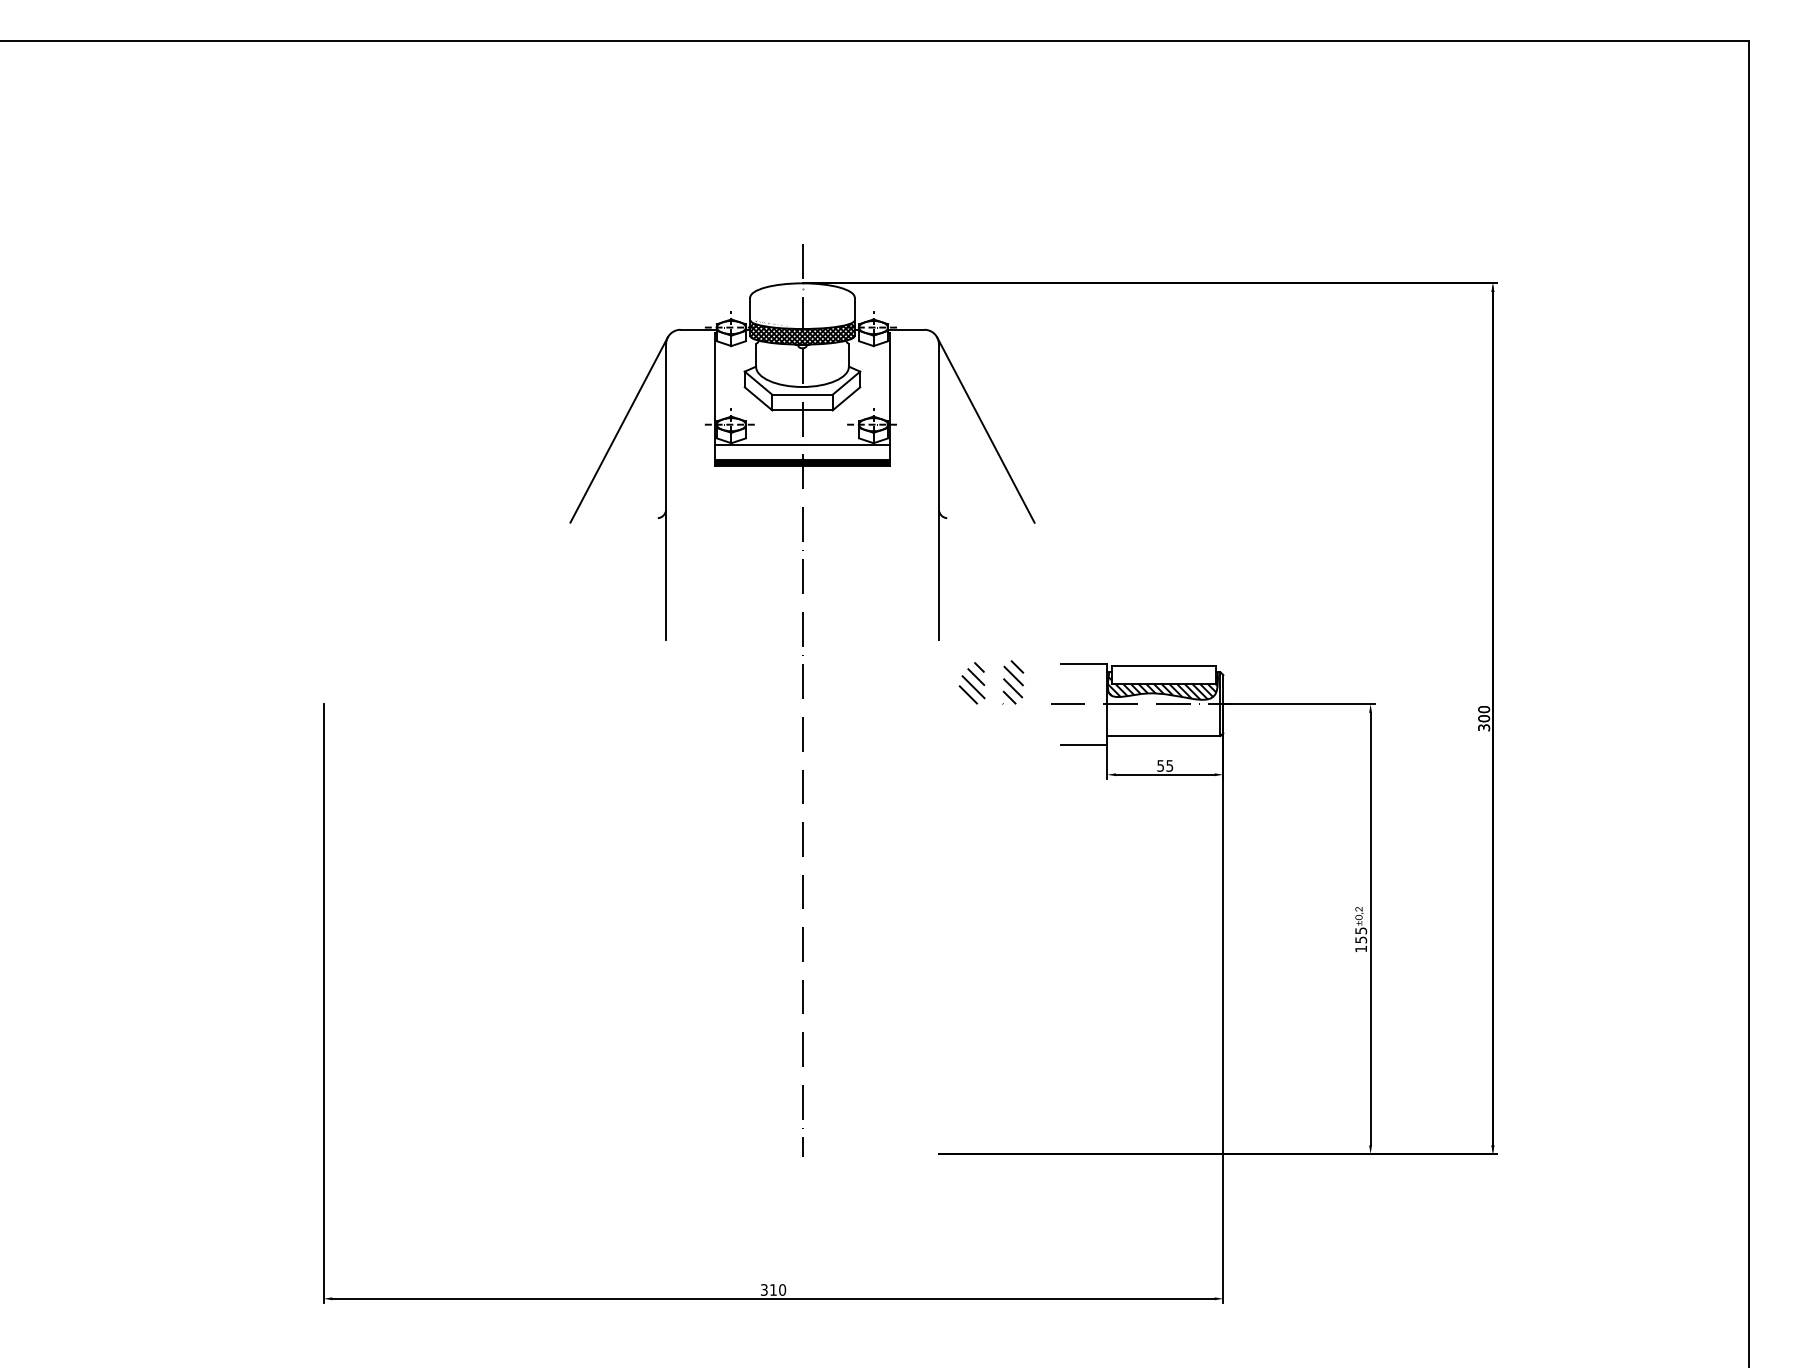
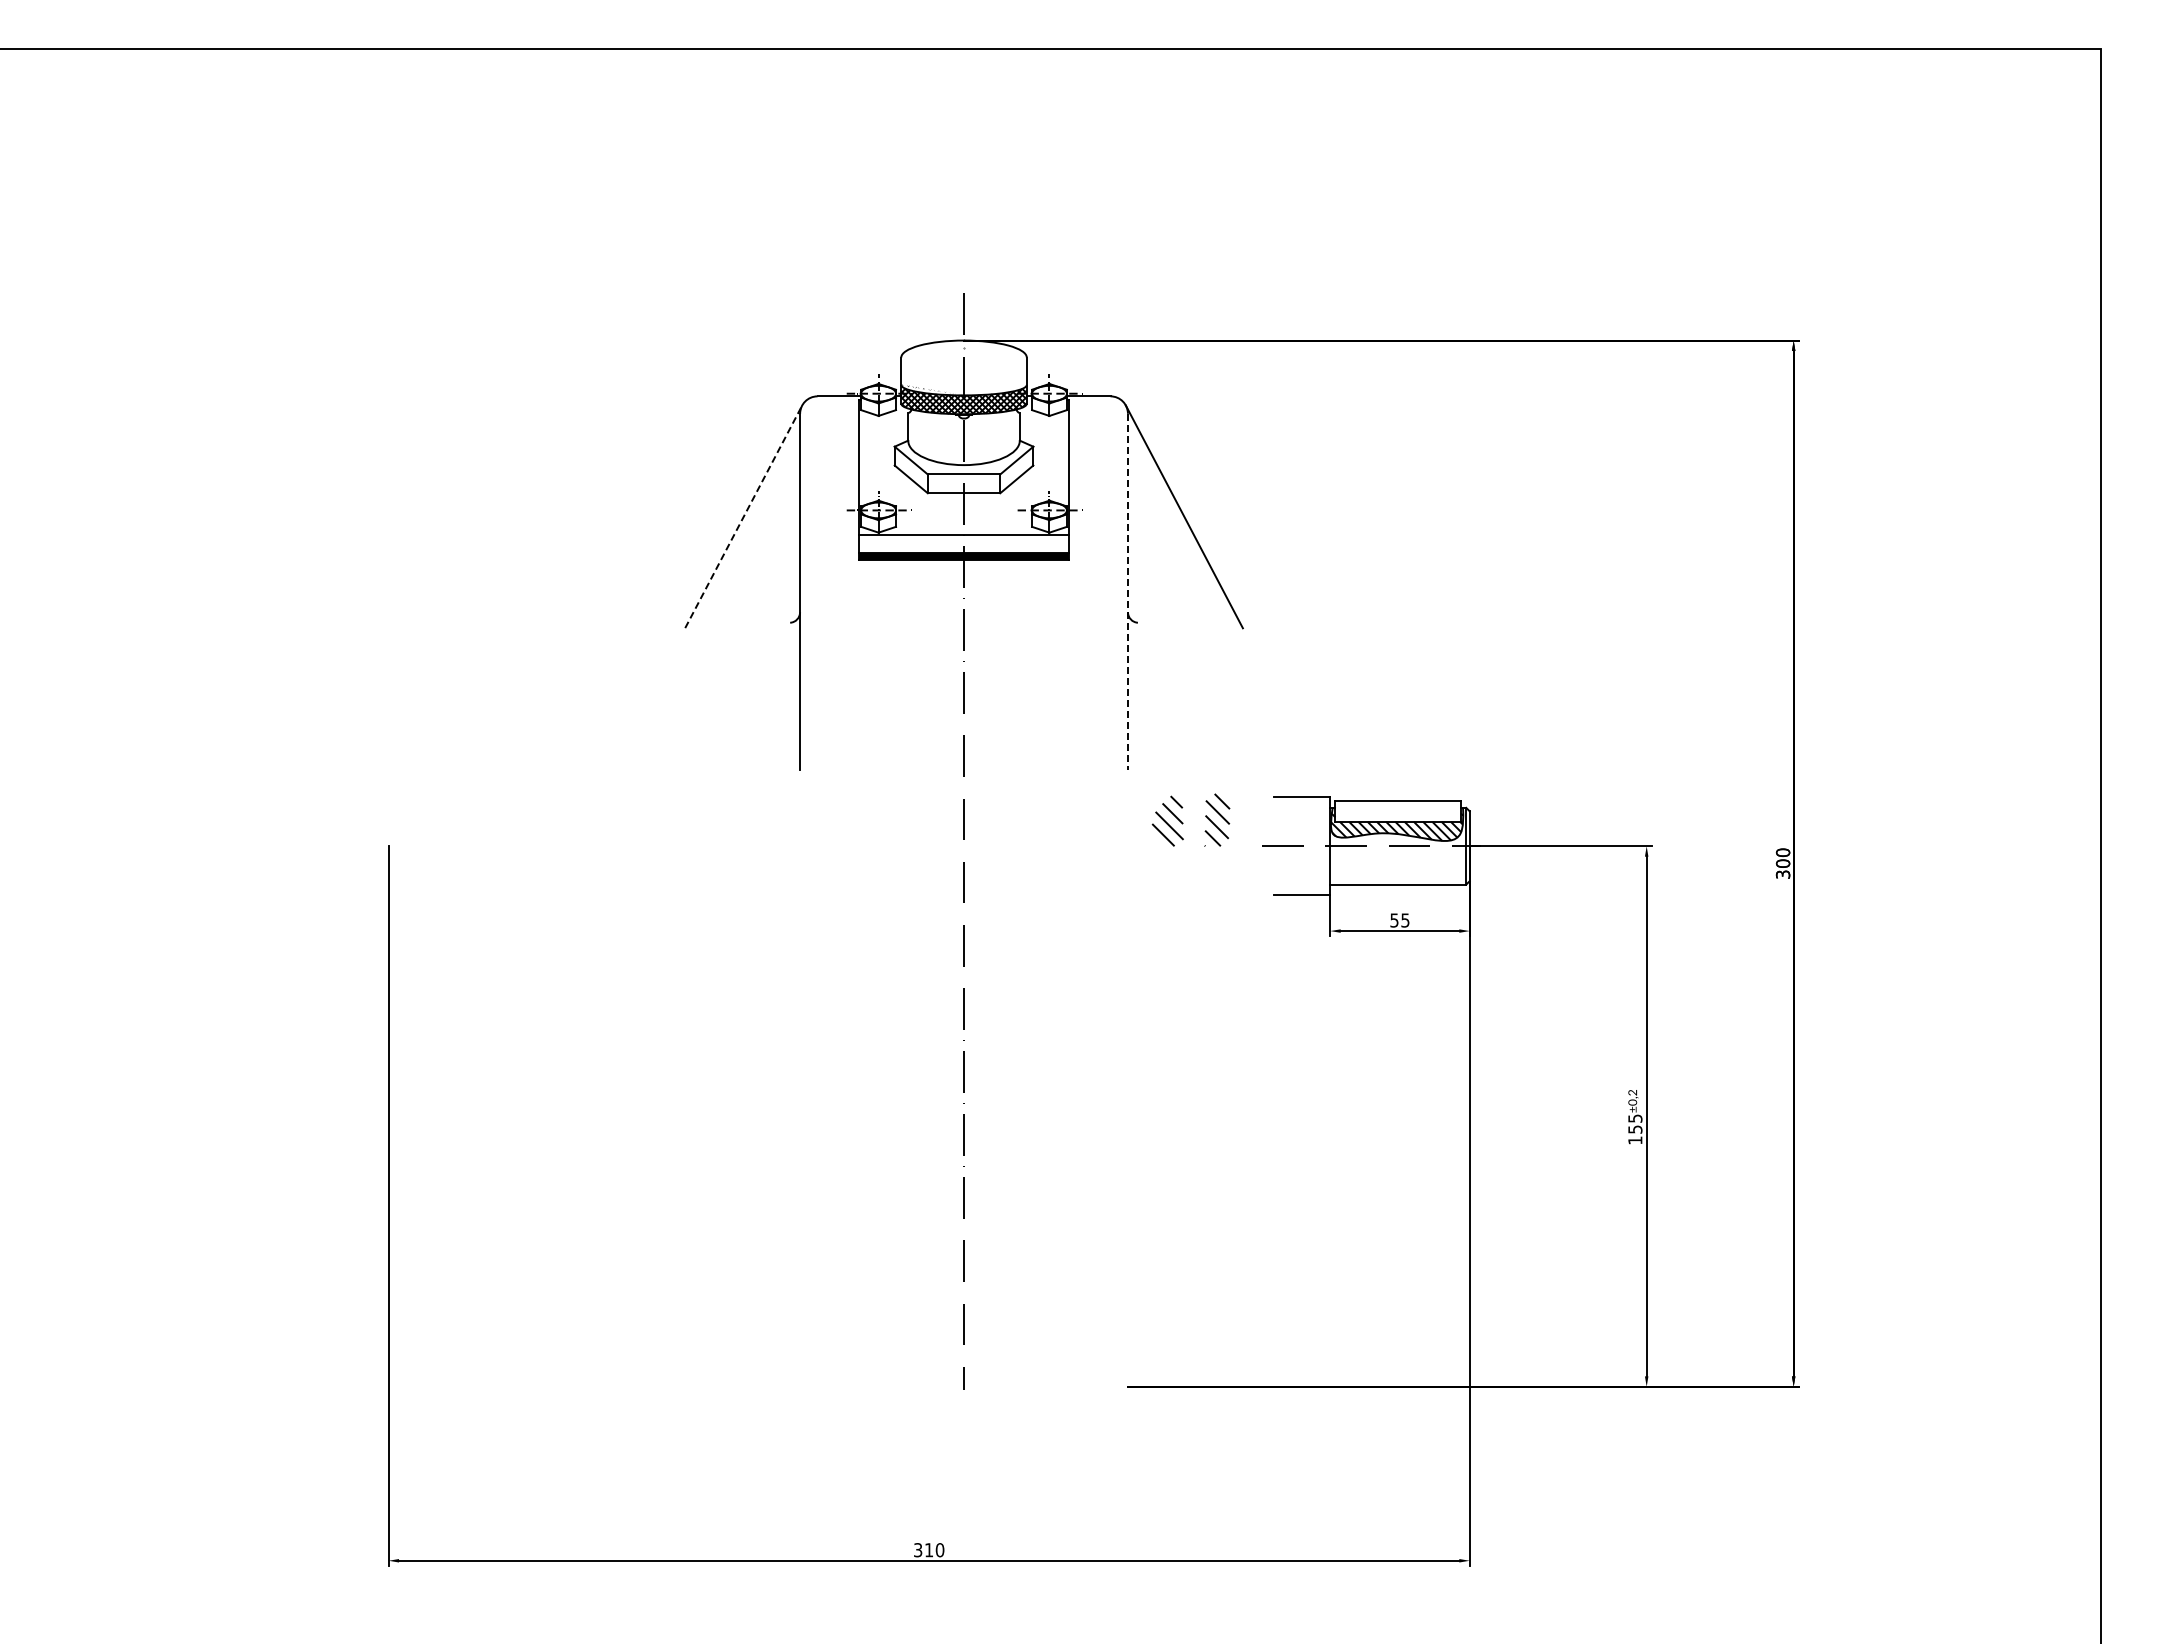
line: (618, 429) -> (743, 516), solid -> dashed
line: (938, 492) -> (1127, 591), solid -> dashed

